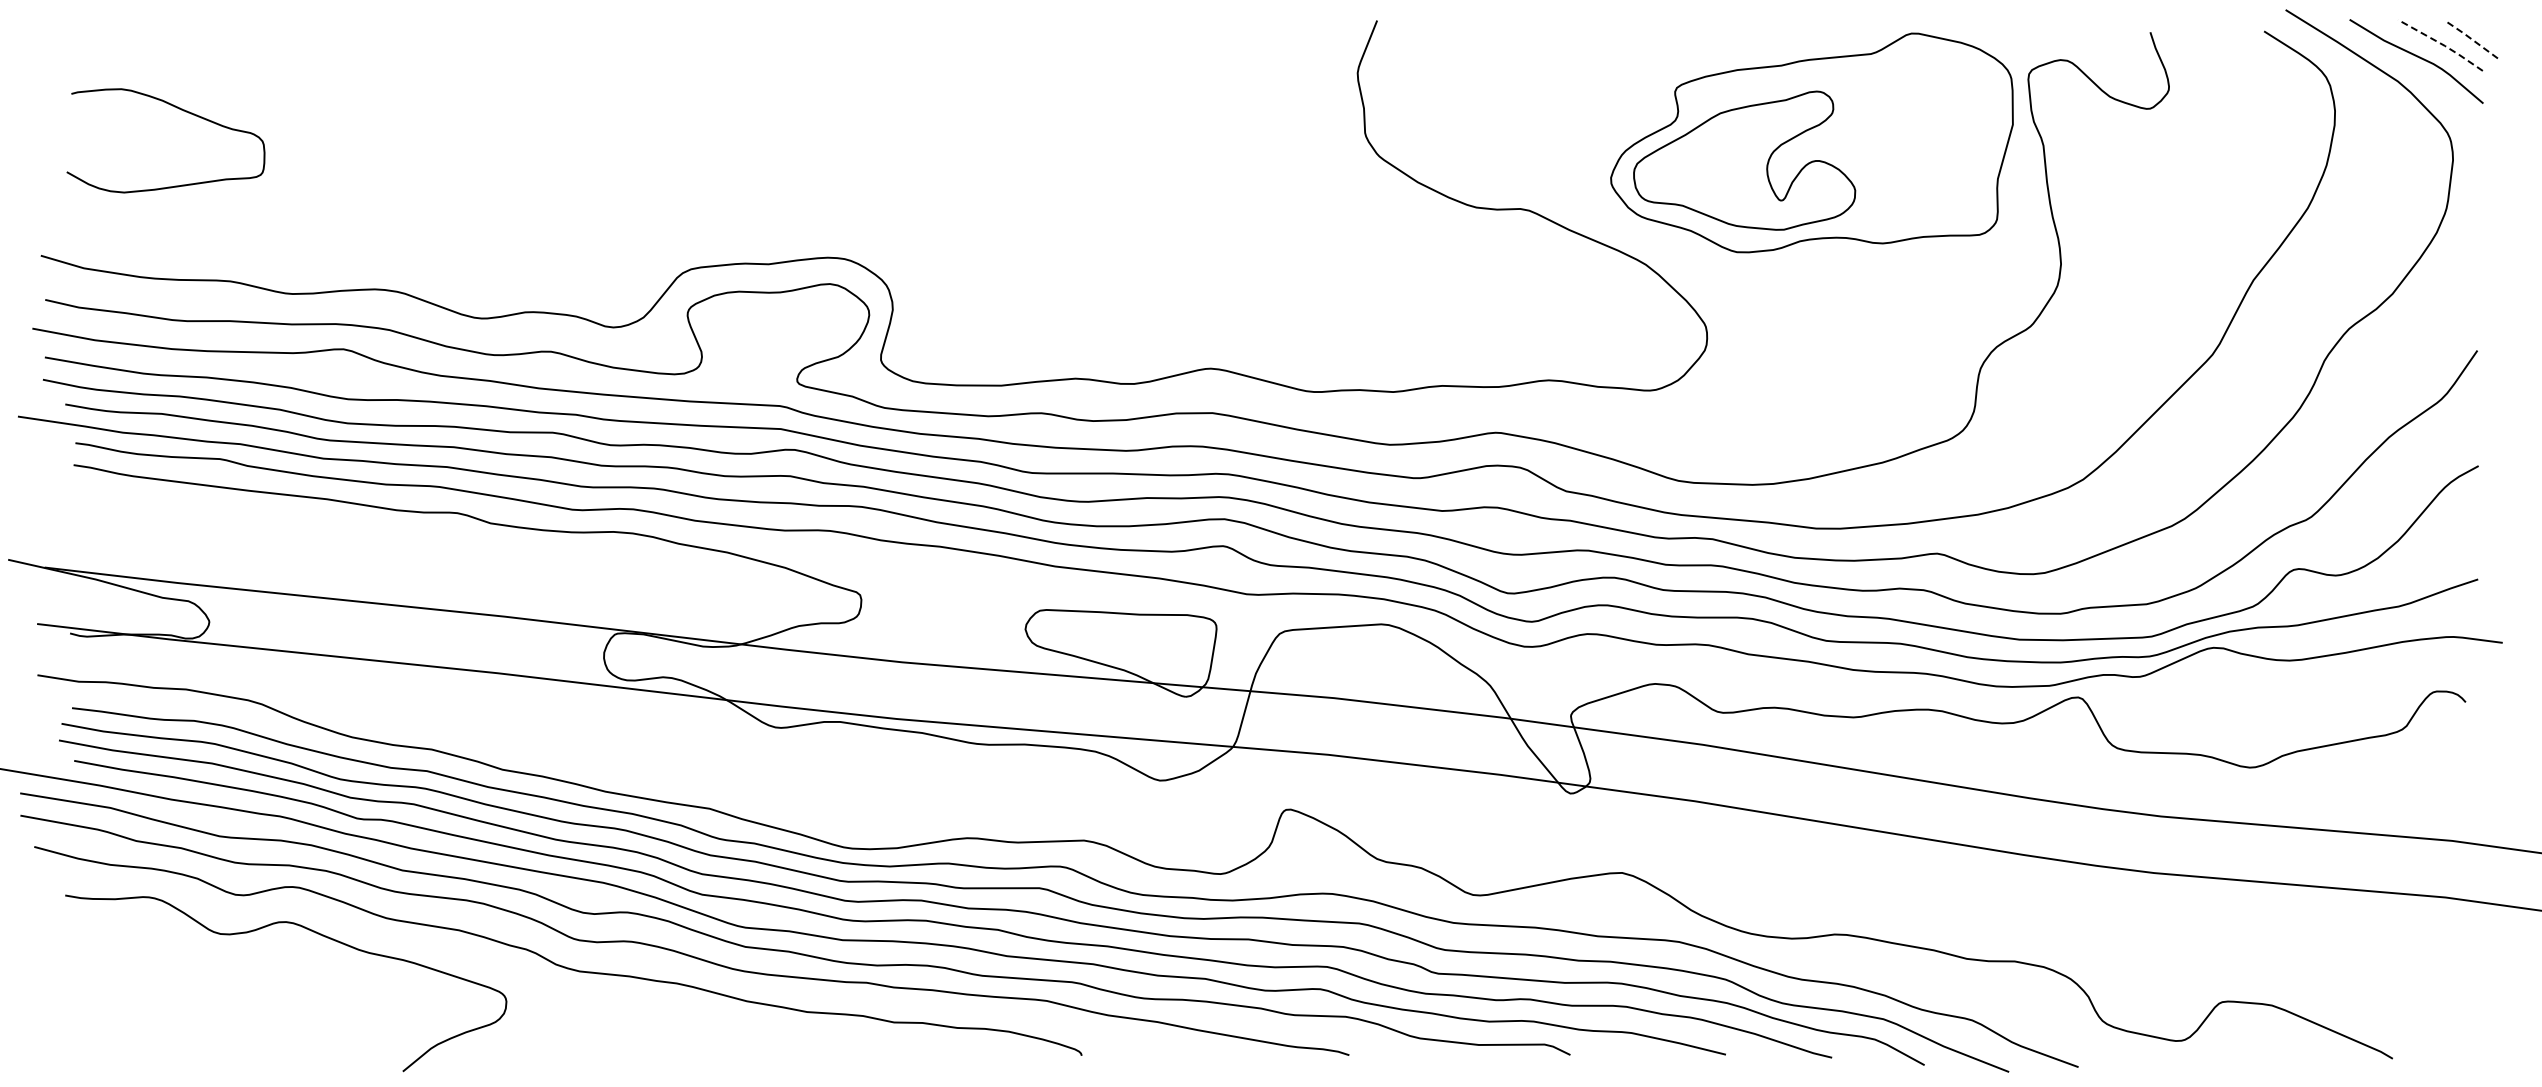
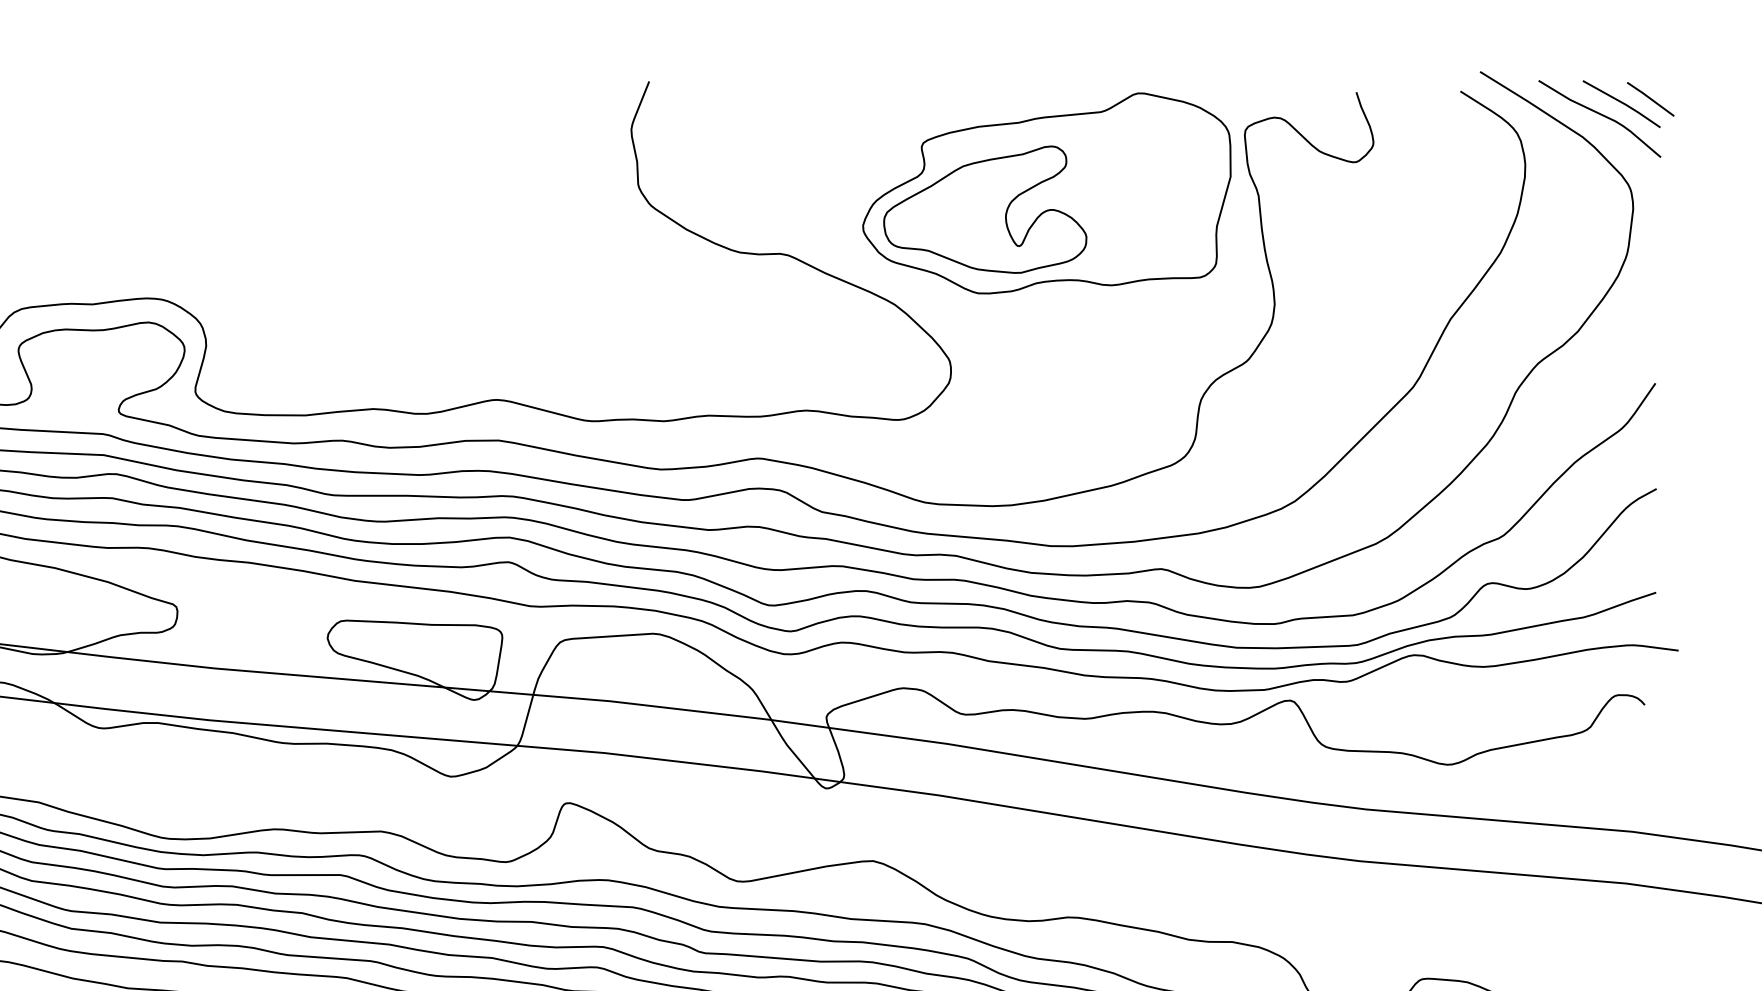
line: (2471, 39) -> (1650, 98), dashed -> solid
line: (2442, 44) -> (1623, 103), dashed -> solid

